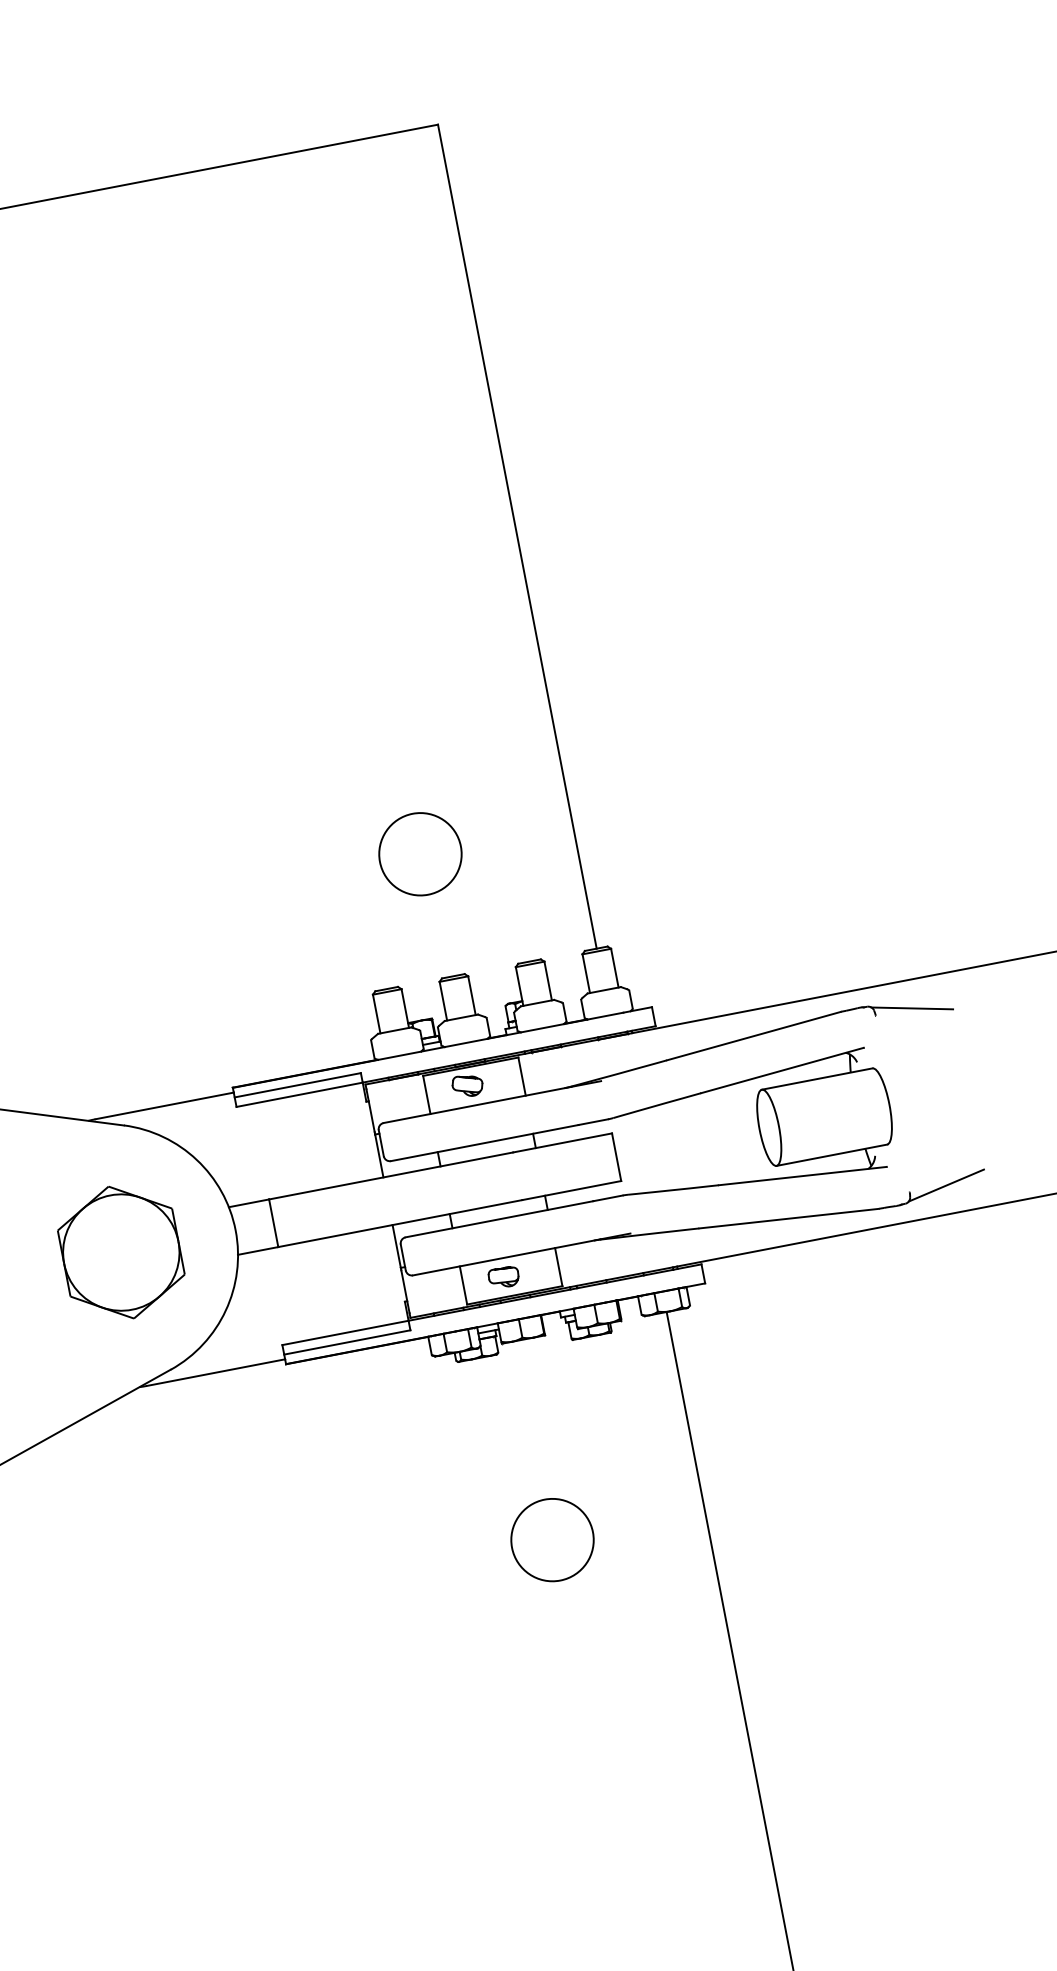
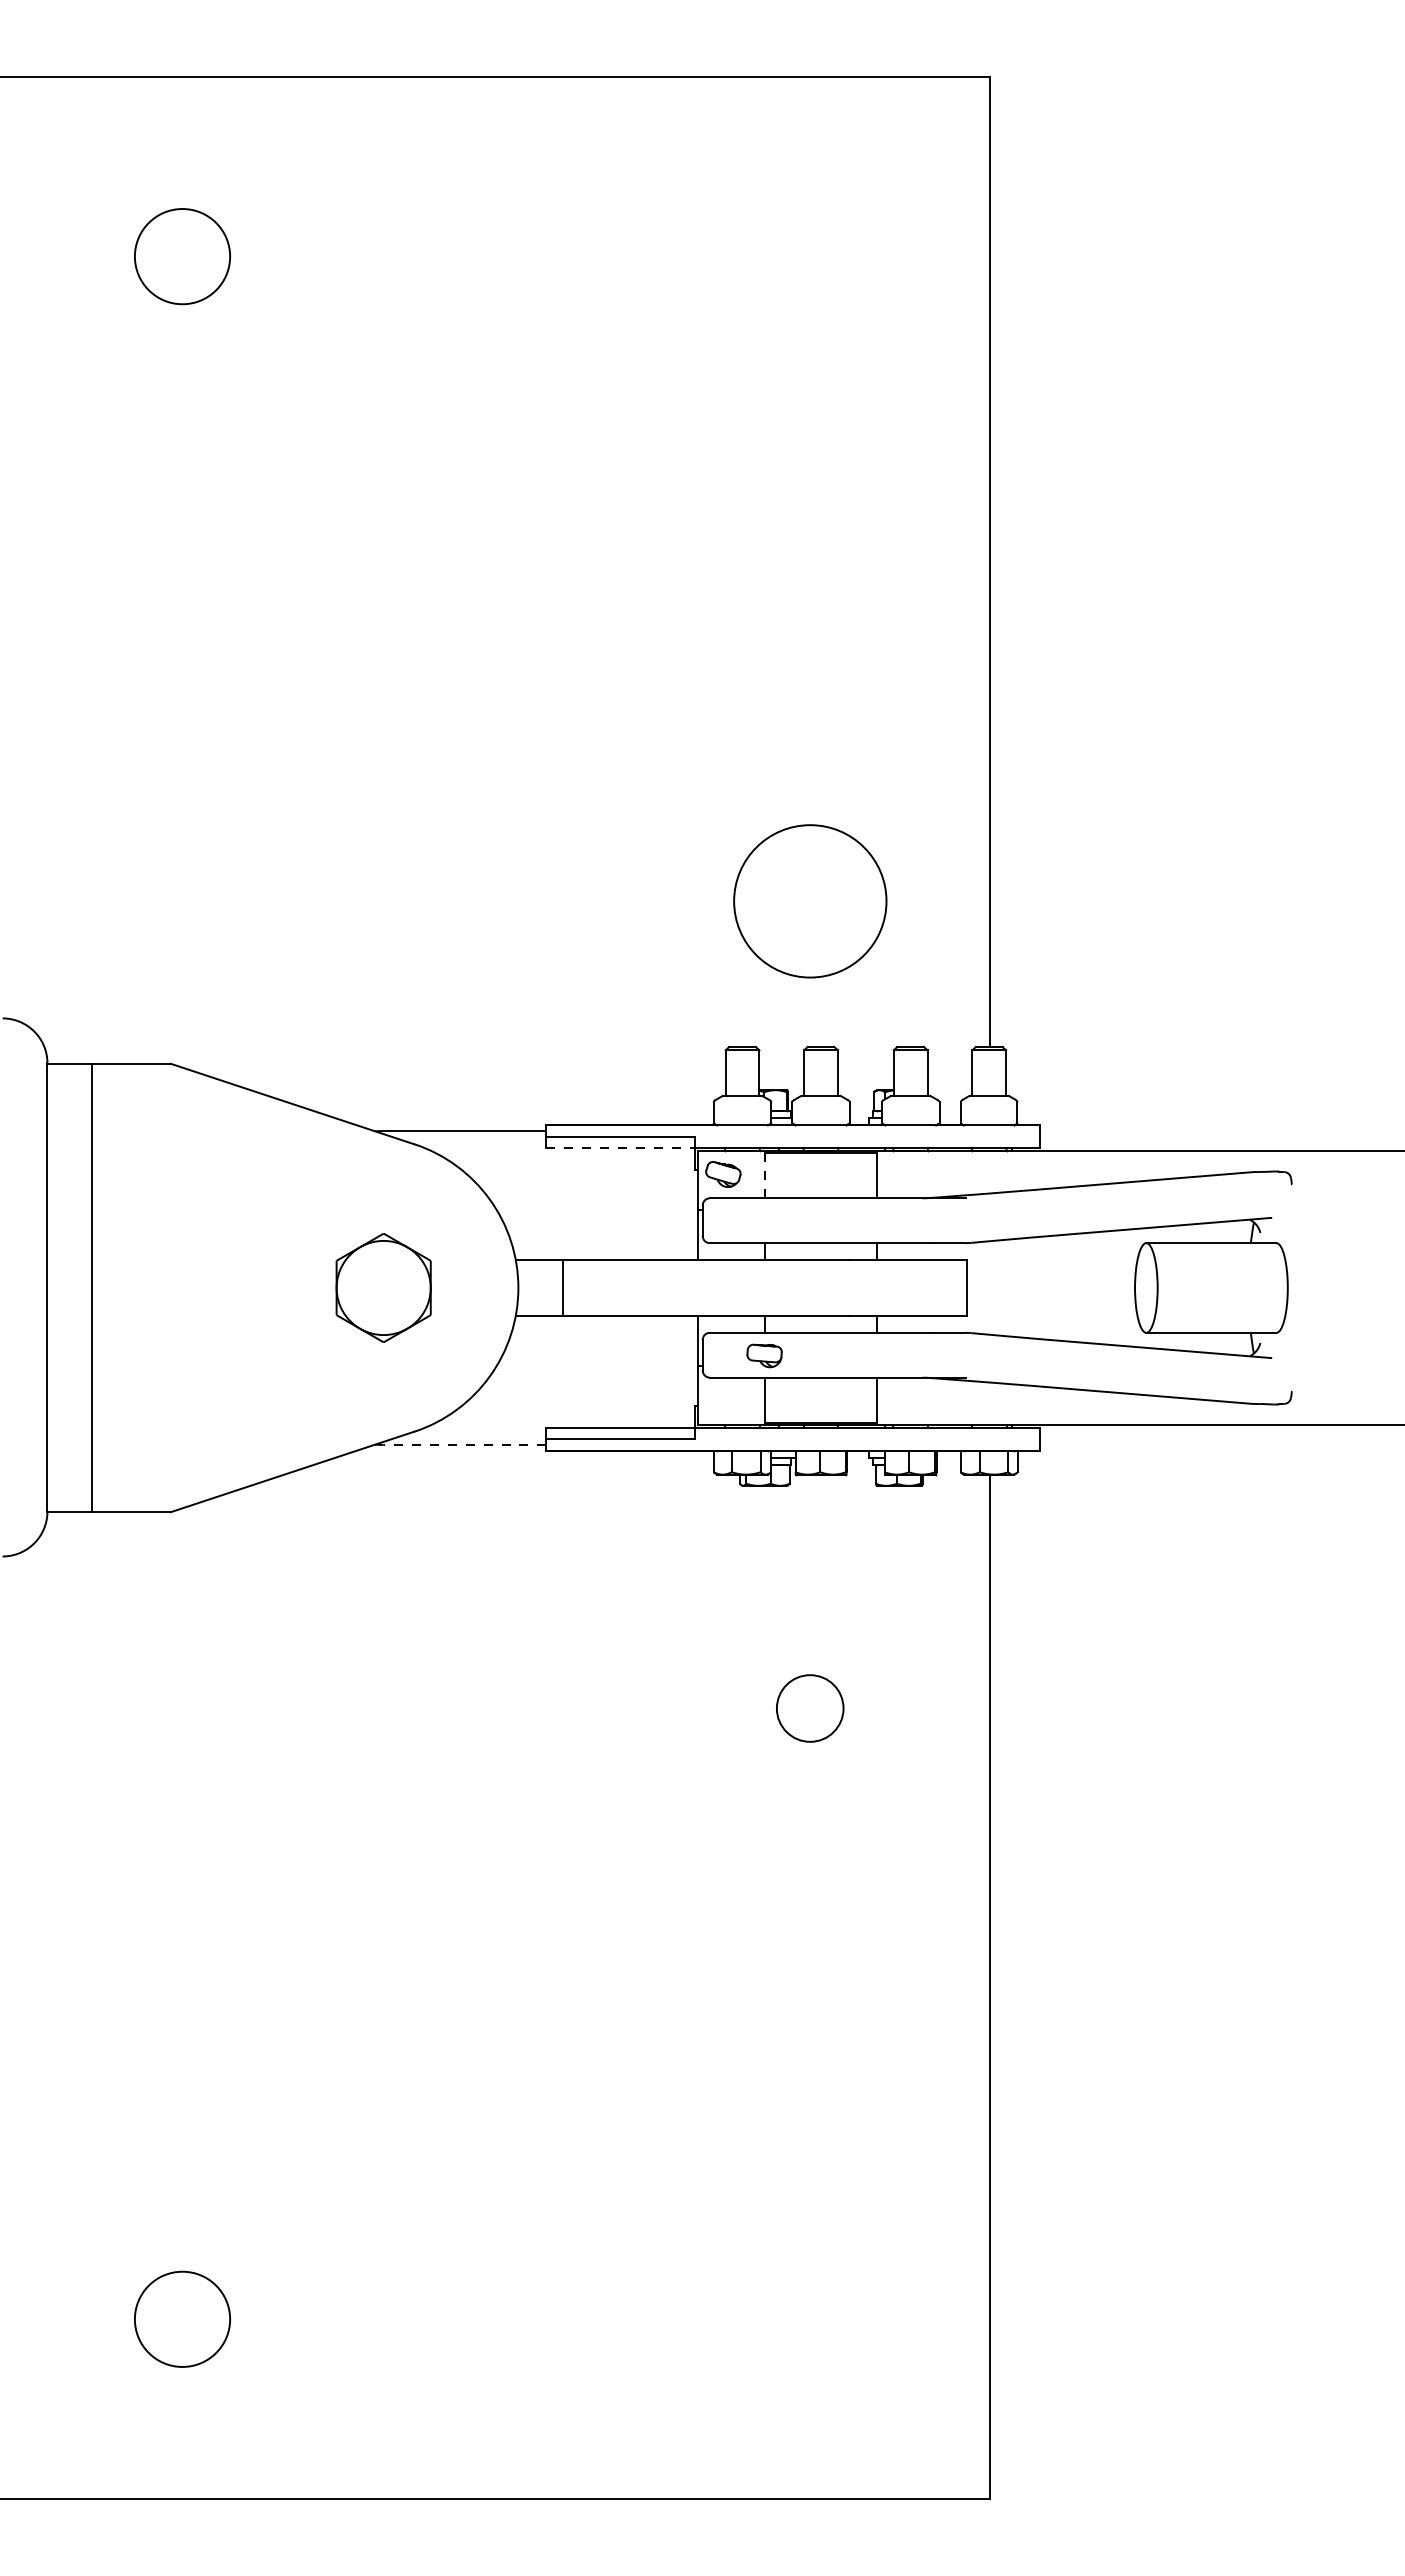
circle: (419, 853) -> (809, 900), size x1.6
line: (912, 1008) -> (1334, 1183), removed
part: (467, 1085) -> (723, 1174), moved
line: (300, 1094) -> (621, 1147), solid -> dashed
line: (426, 1094) -> (764, 1175), solid -> dashed
line: (946, 1185) -> (1334, 1392), removed
part: (120, 1252) -> (383, 1287), size x0.7
part: (503, 1277) -> (764, 1355), moved
line: (215, 1372) -> (464, 1444), solid -> dashed
circle: (551, 1540) -> (809, 1708), size x0.7

